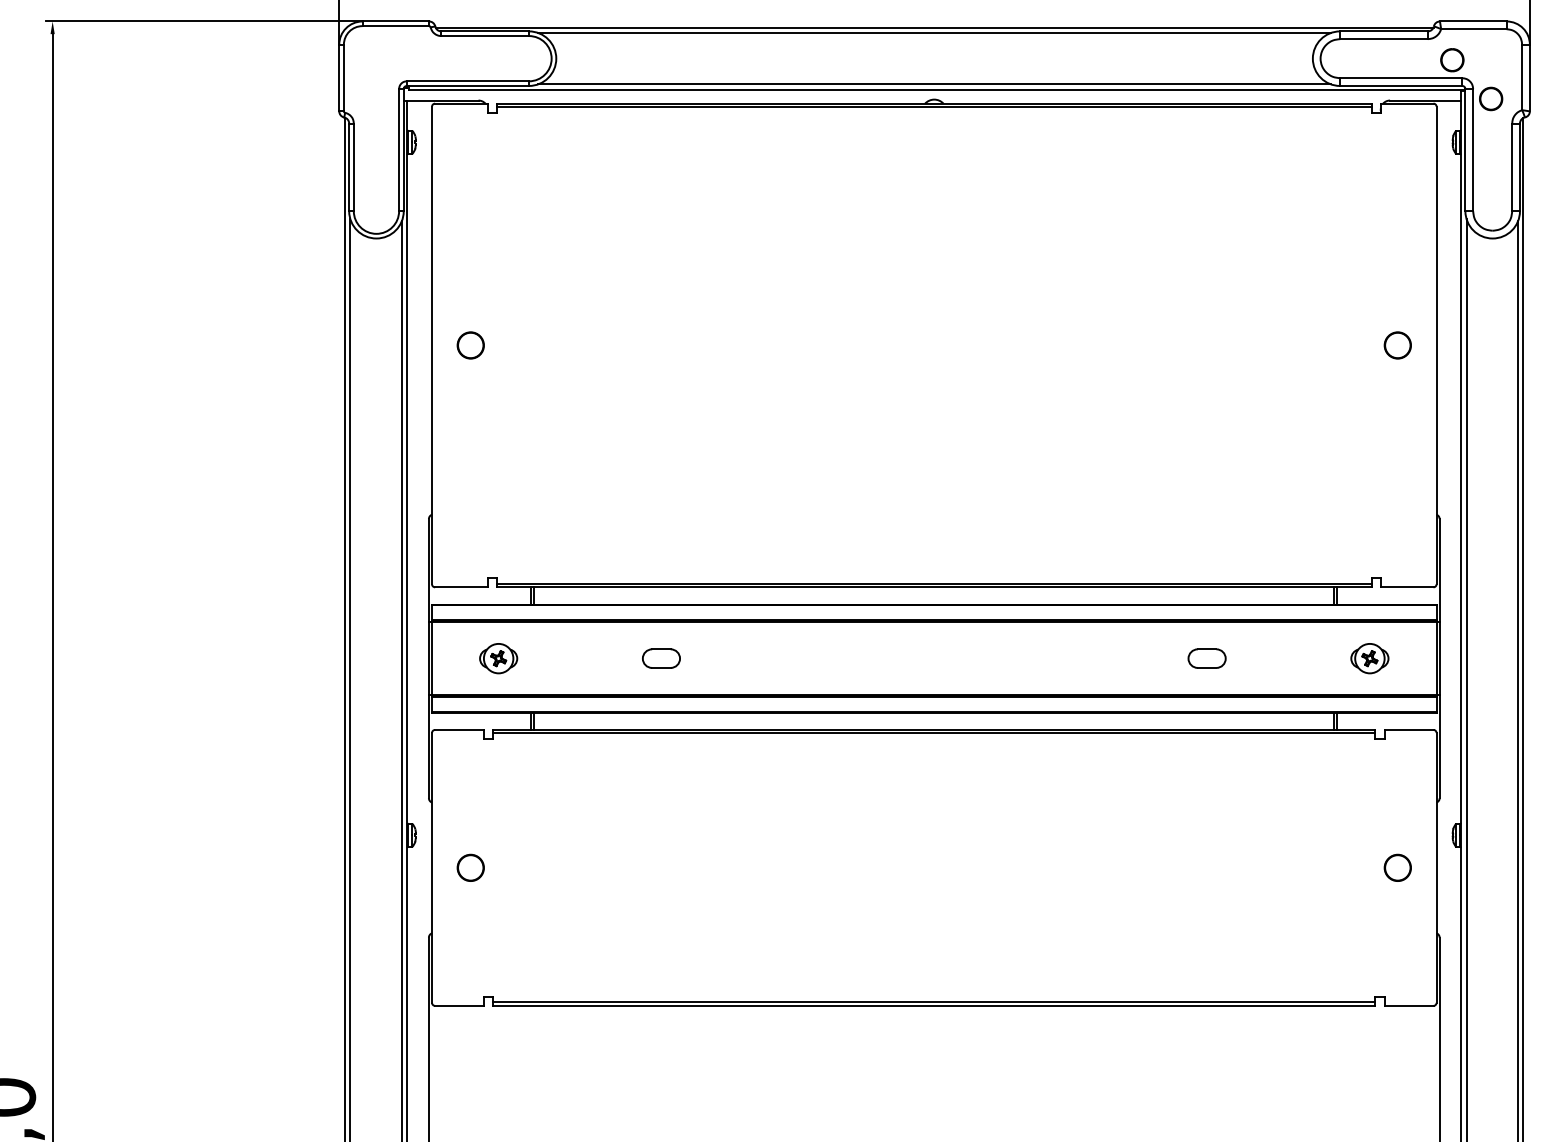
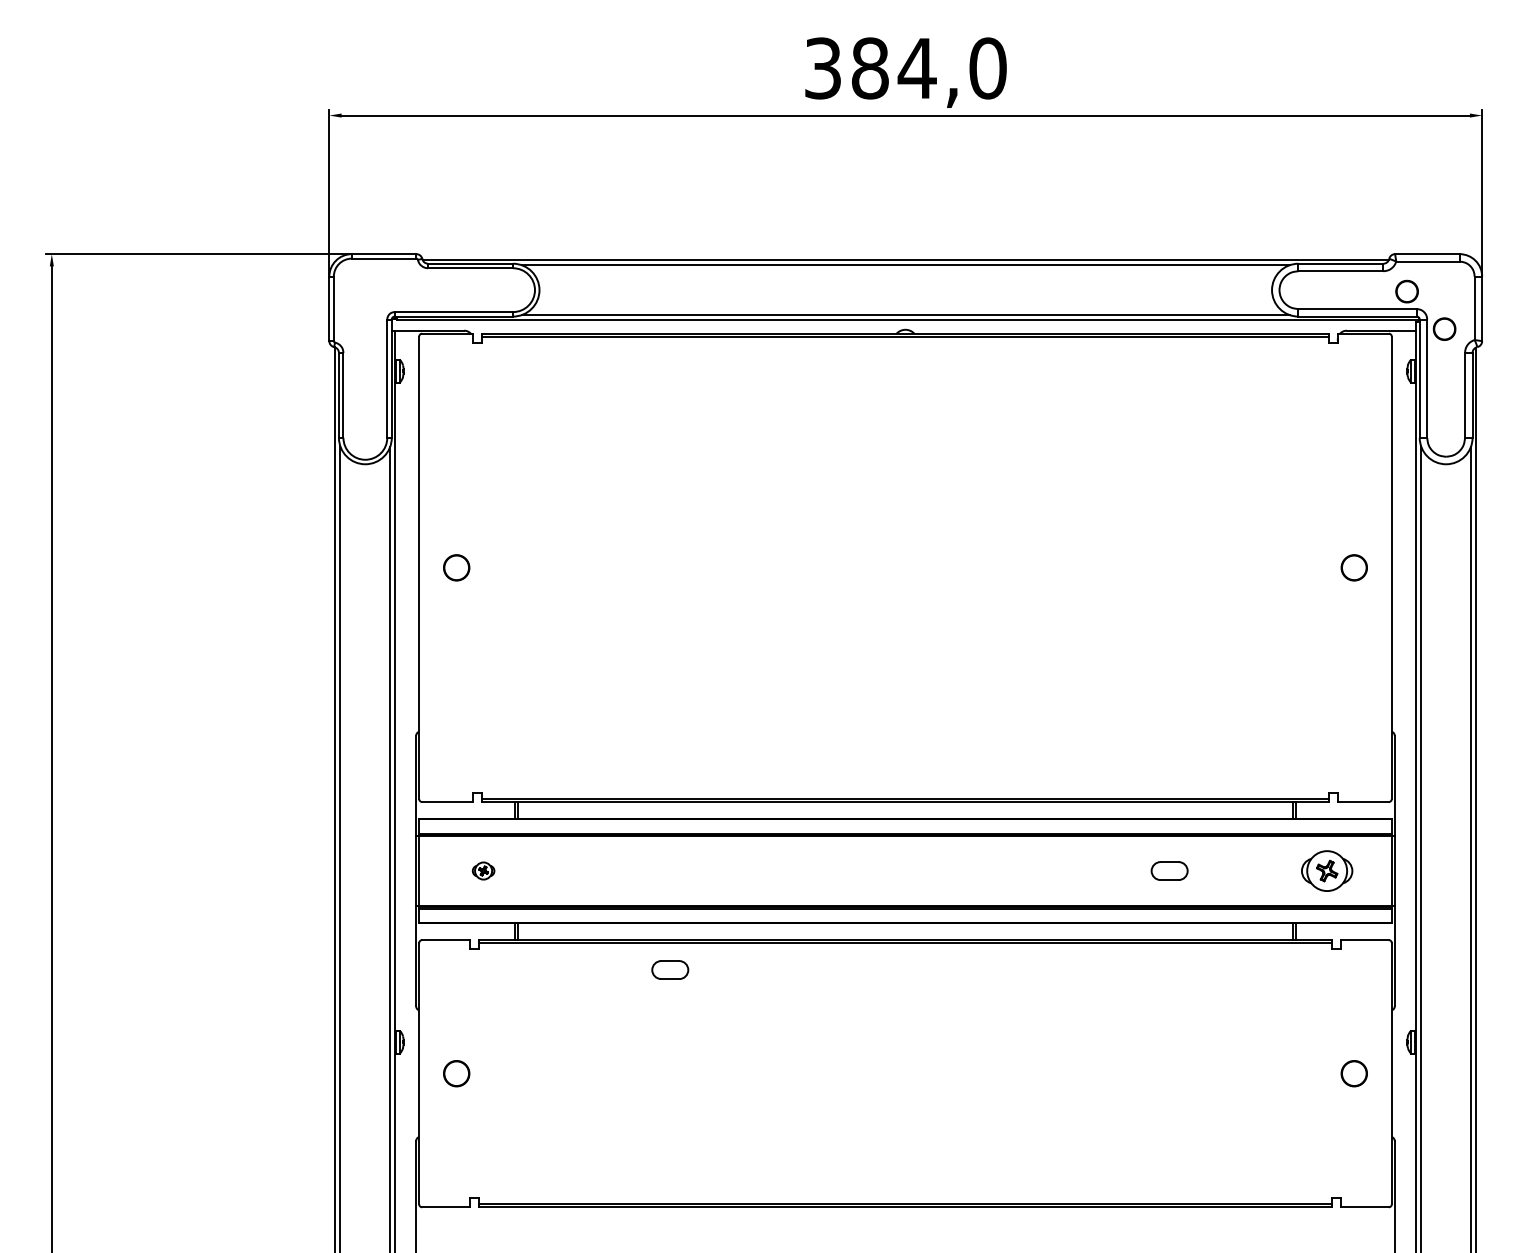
part: (498, 658) -> (483, 870), size x0.6
part: (661, 658) -> (670, 969), moved
part: (1370, 658) -> (1327, 870), size x1.4

